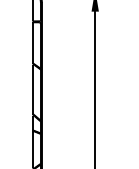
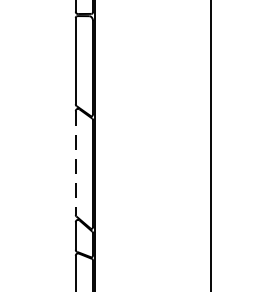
line: (33, 89) -> (76, 162), solid -> dashed

